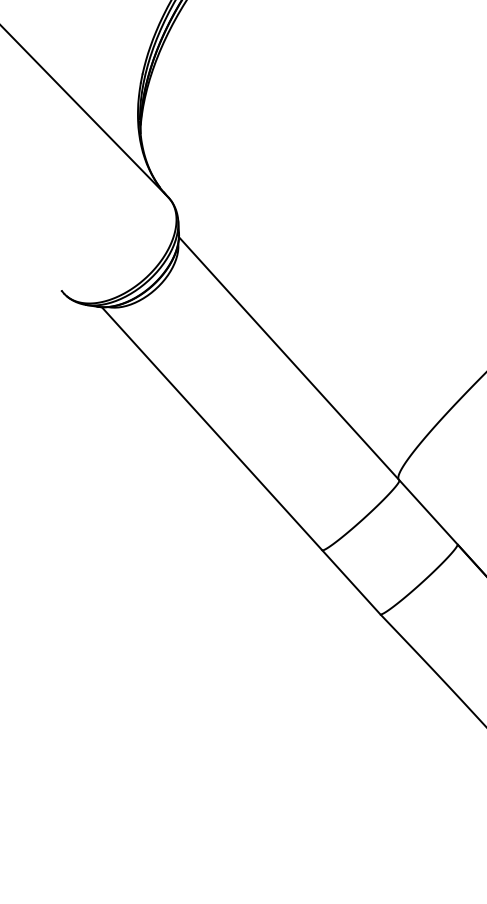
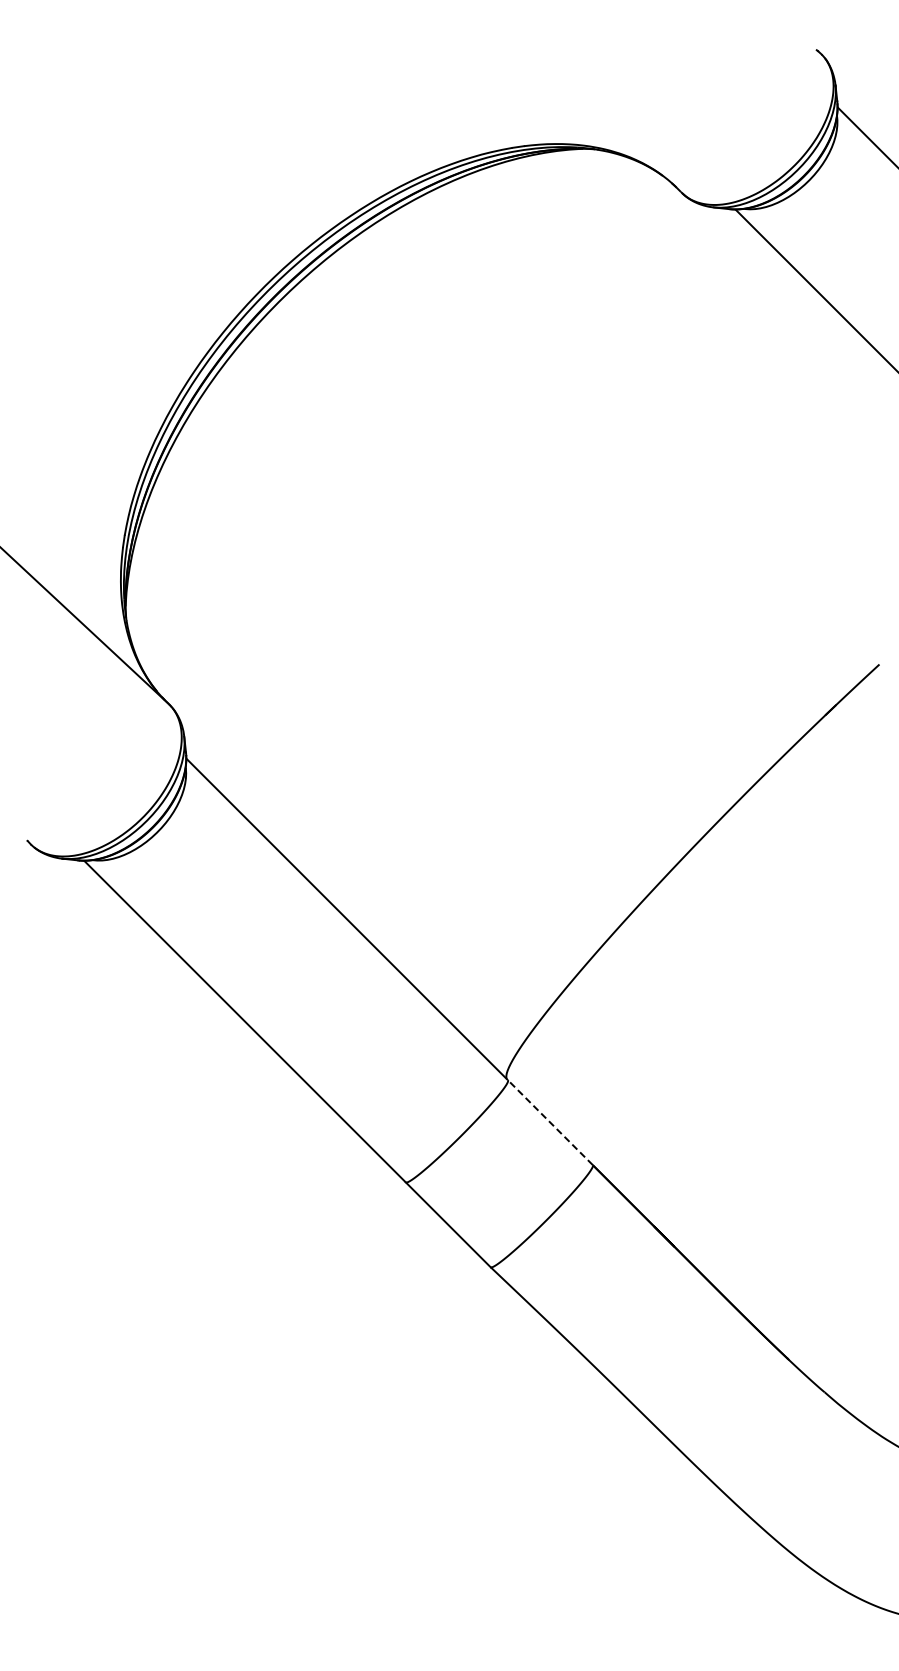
line: (428, 512) -> (550, 1122), solid -> dashed

